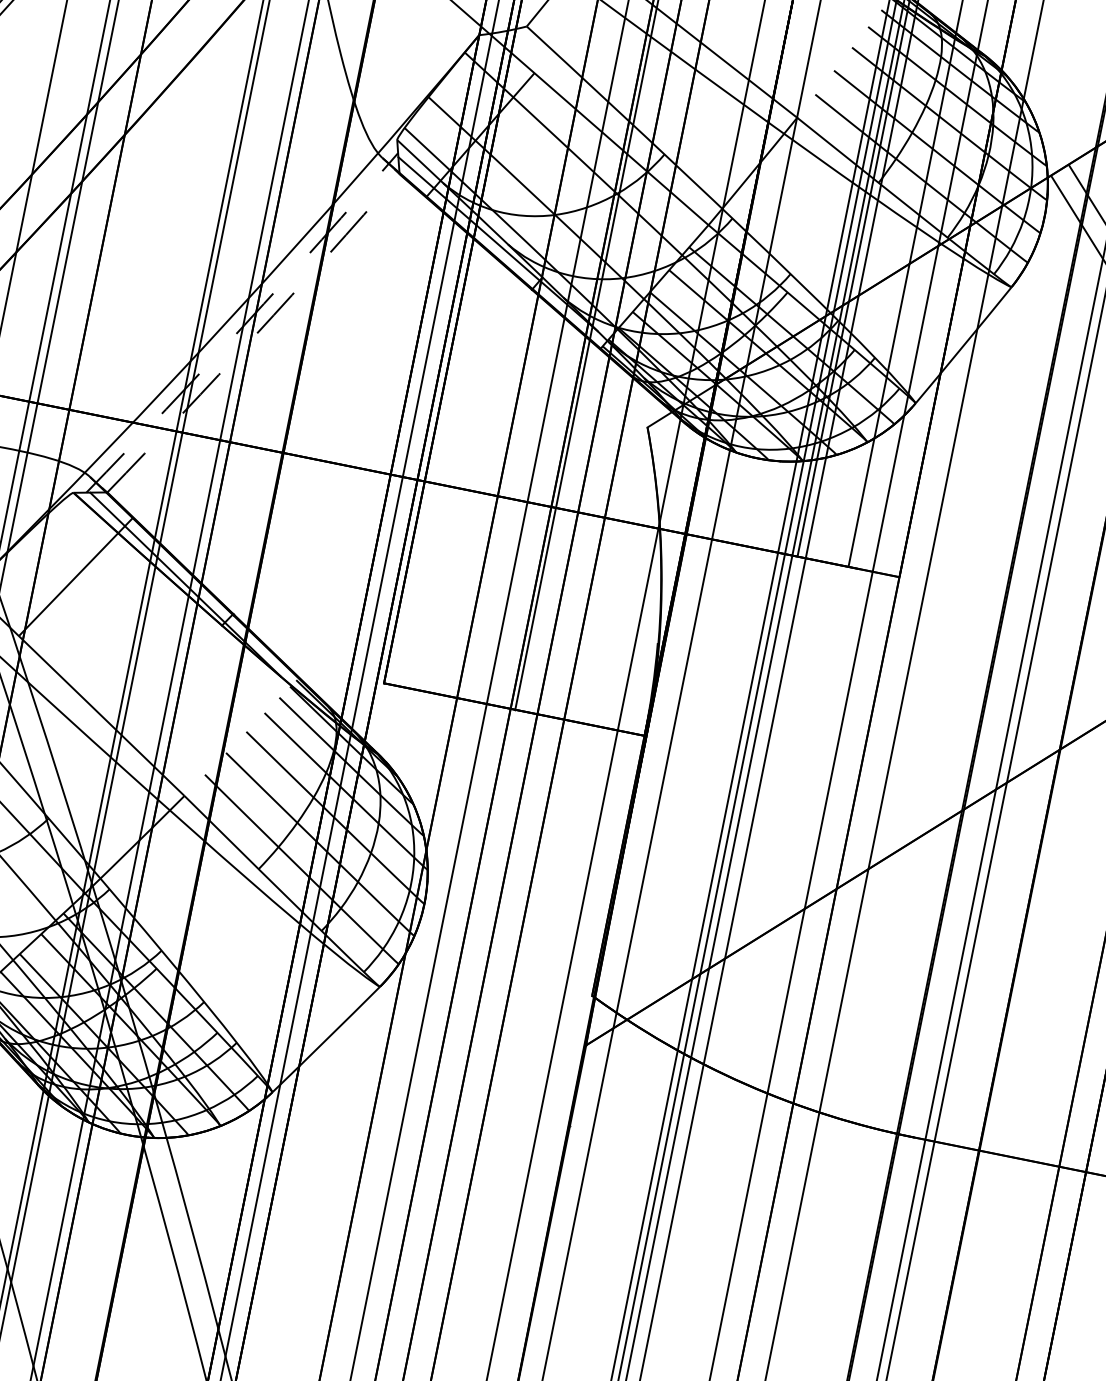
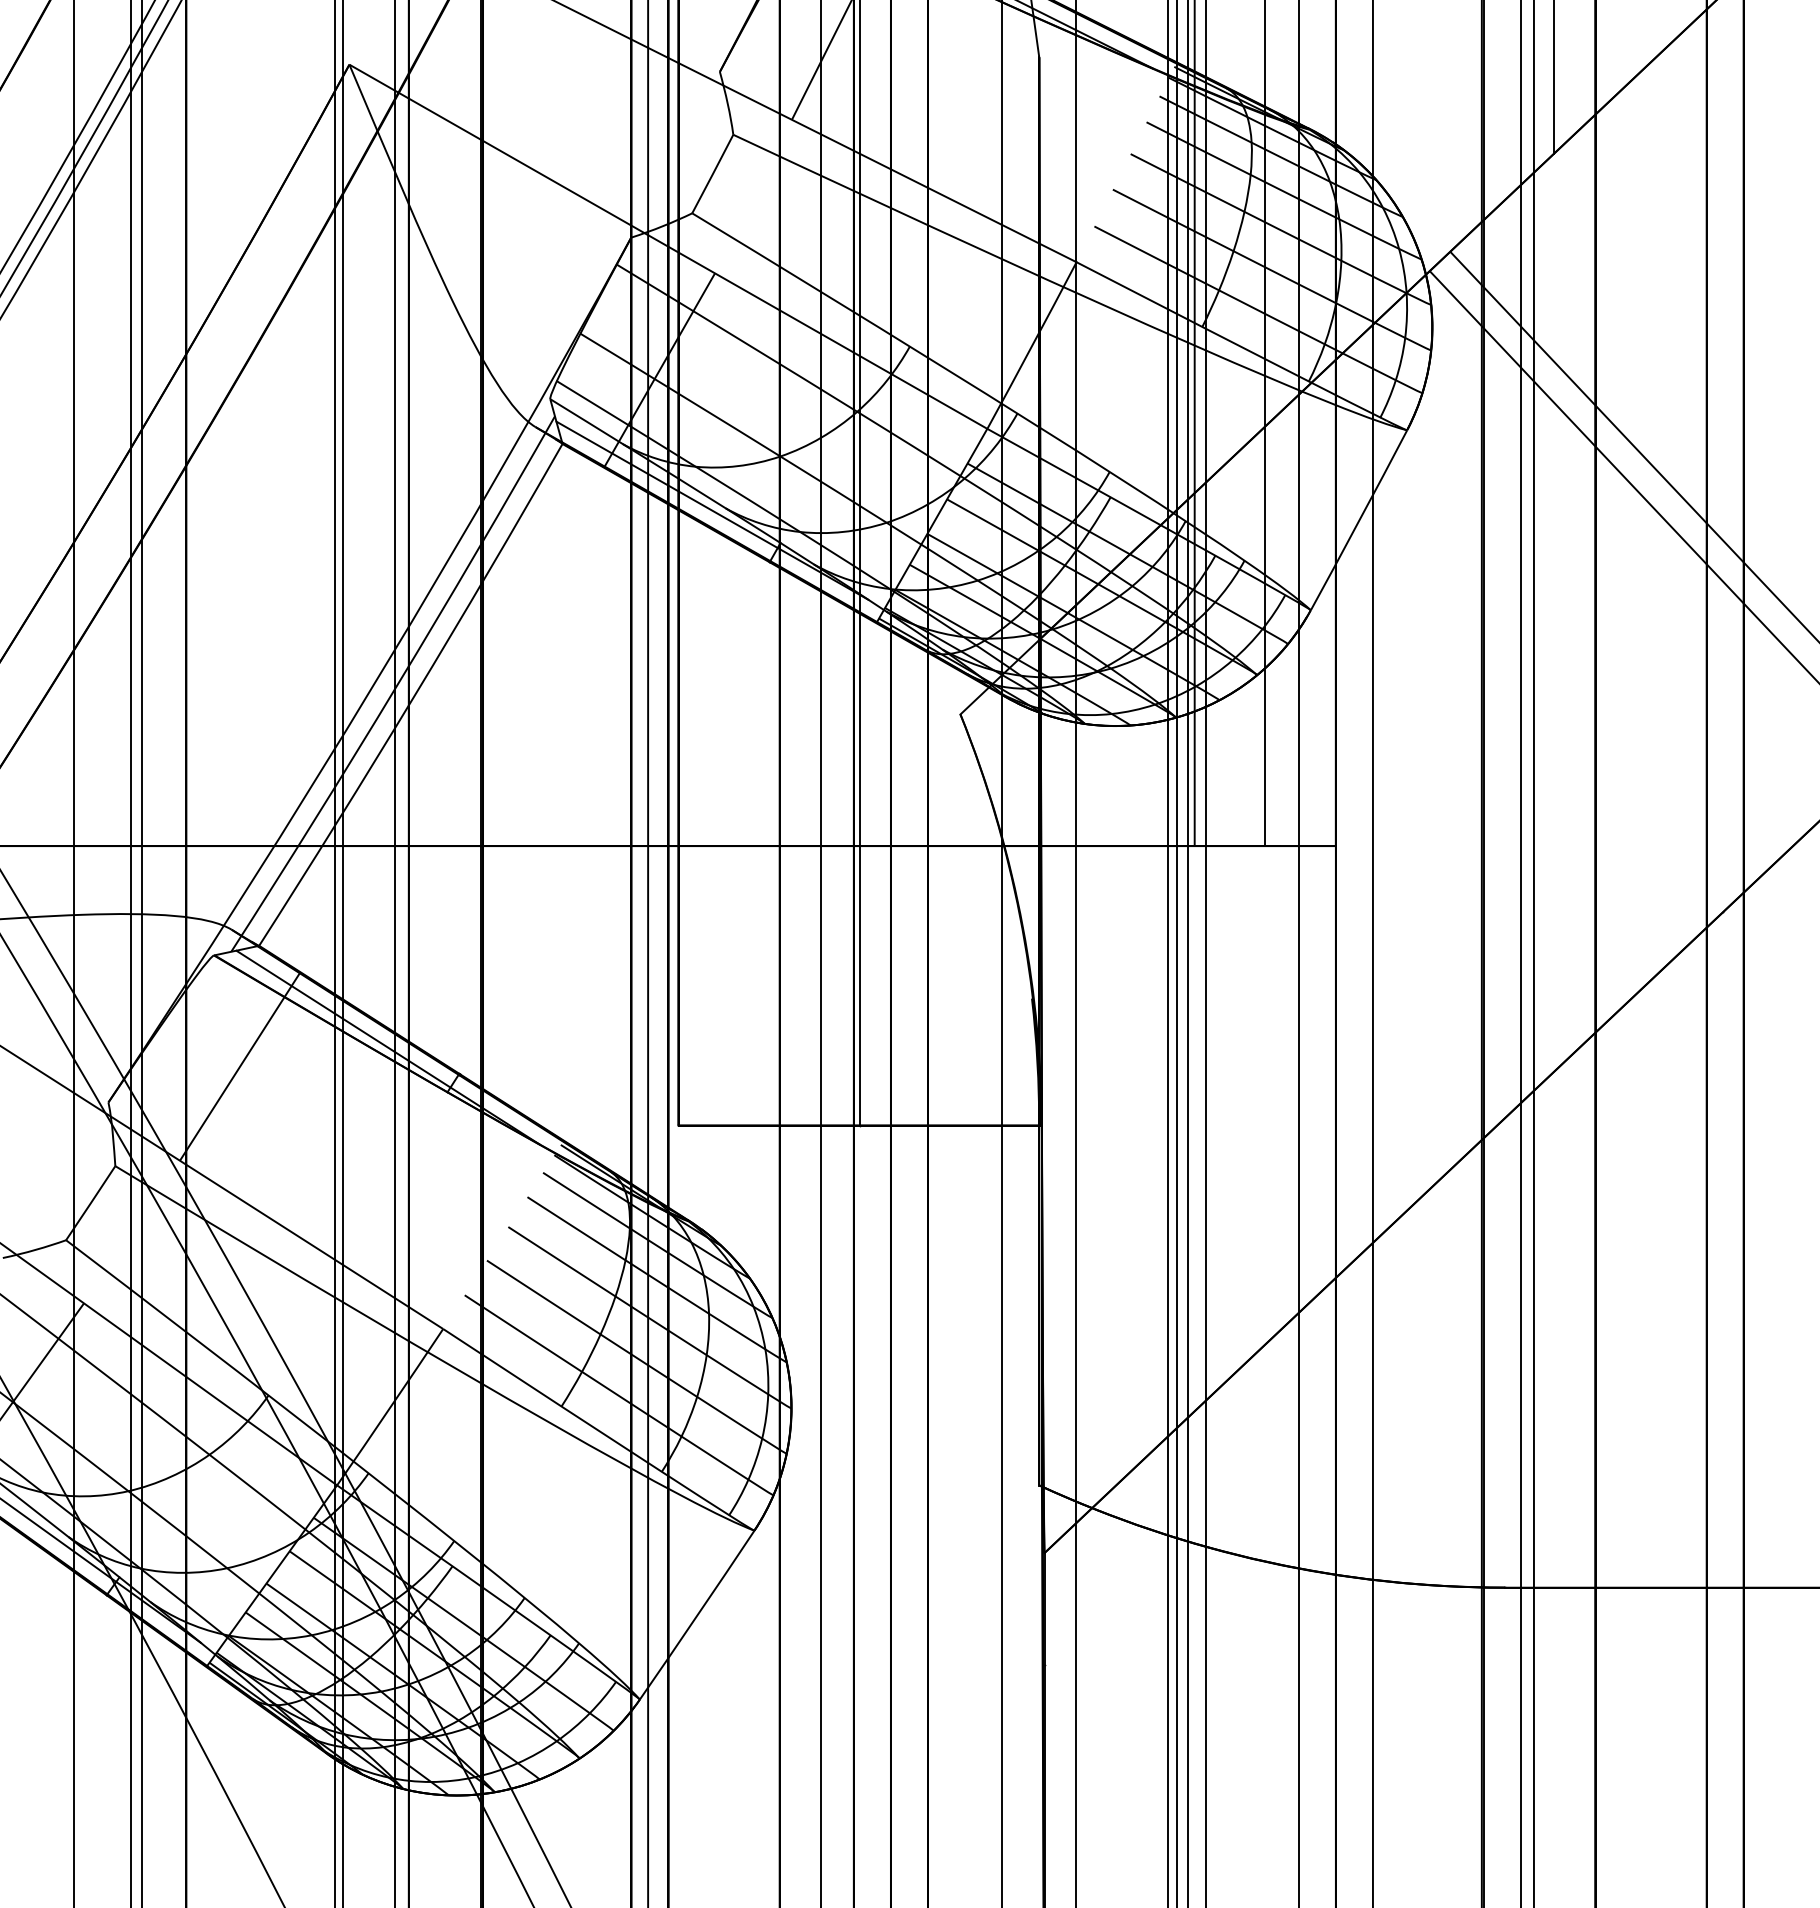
arc: (244, 325) -> (396, 686), dashed -> solid
arc: (255, 335) -> (414, 696), dashed -> solid

